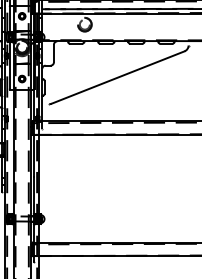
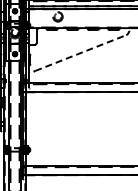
line: (117, 78) -> (80, 53), solid -> dashed

